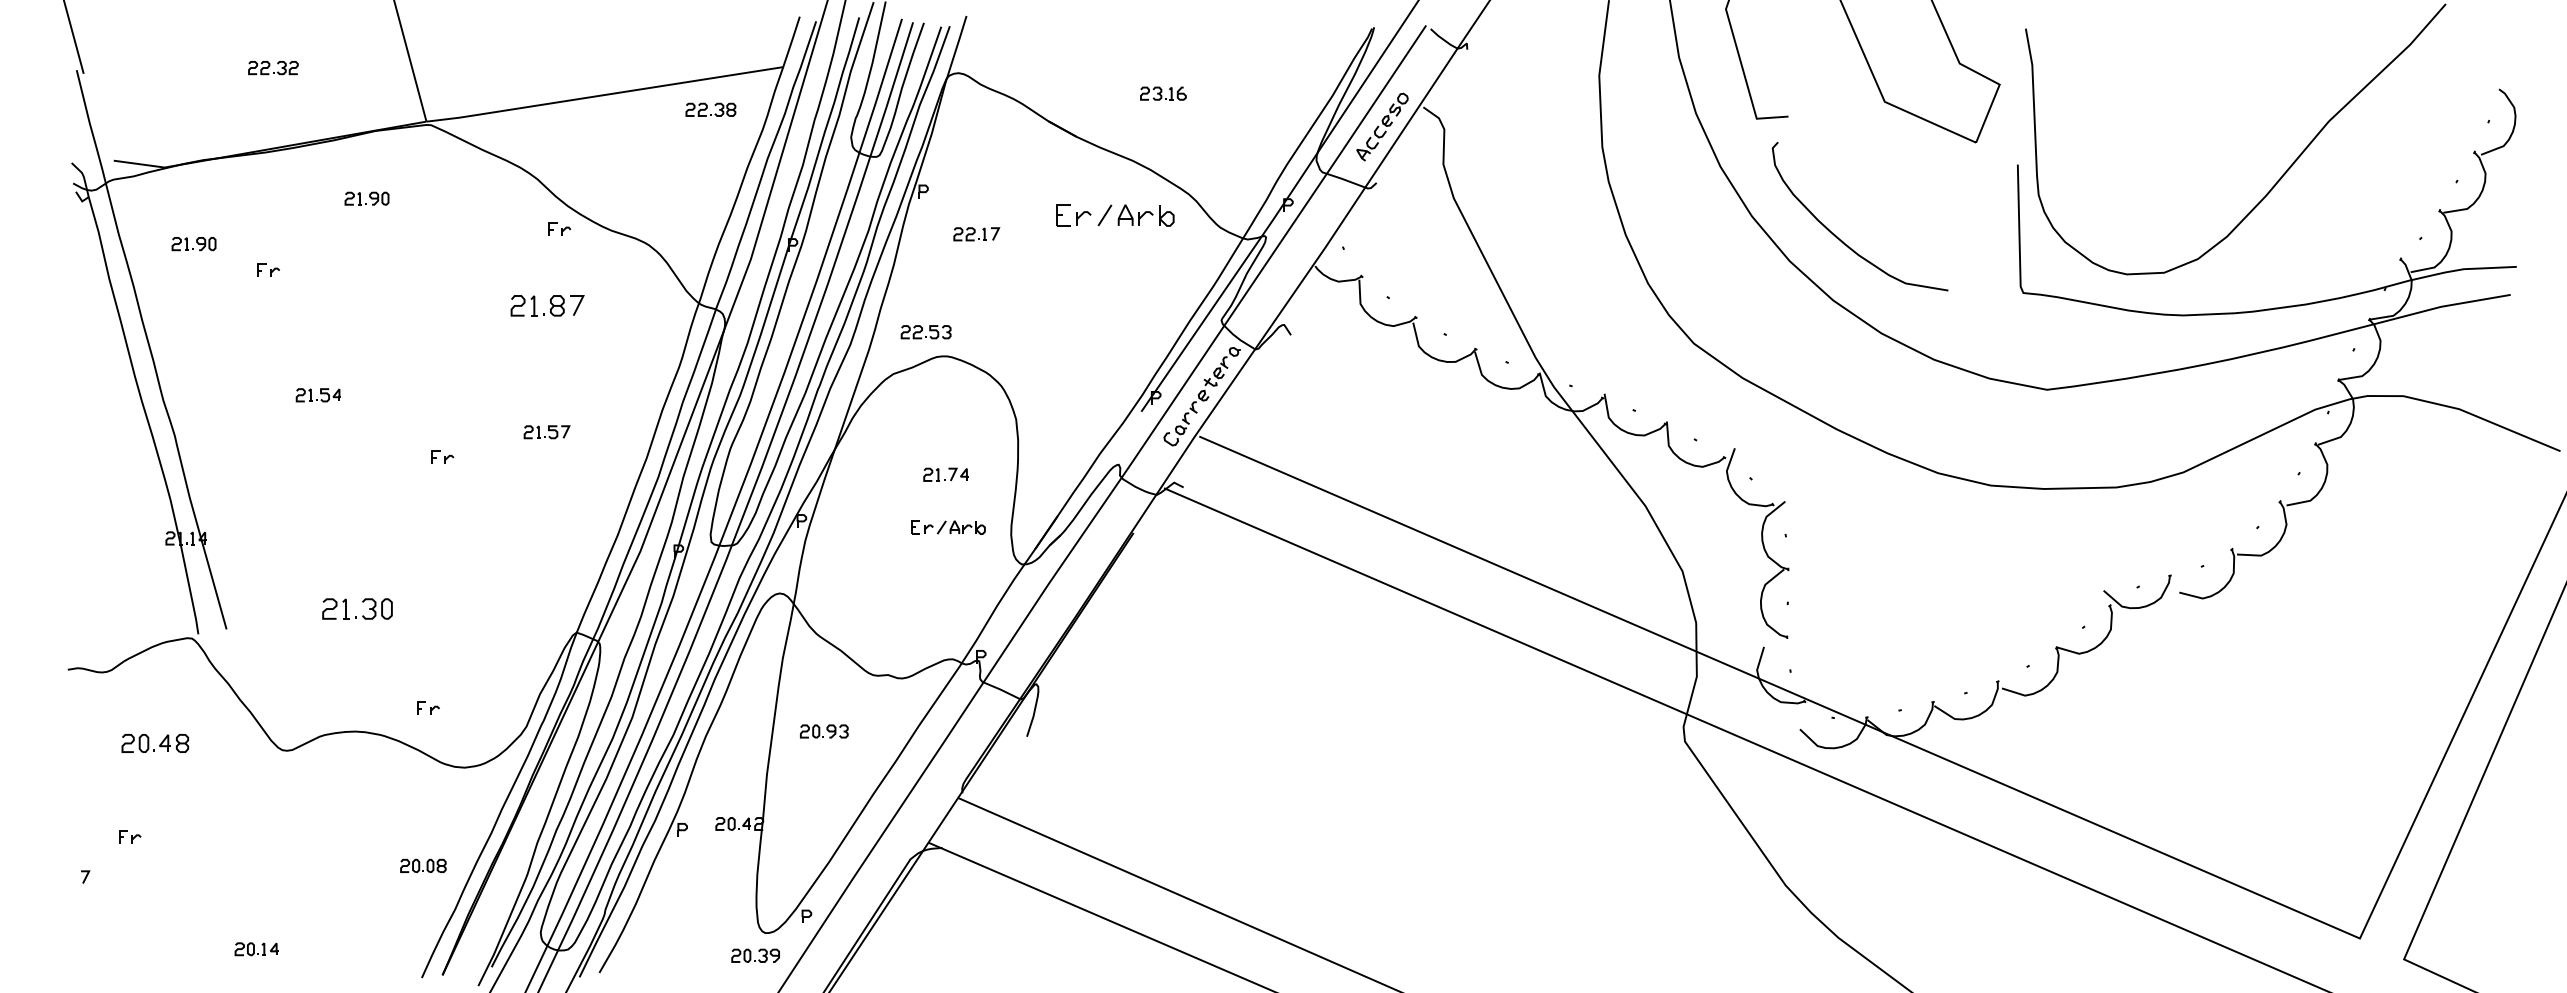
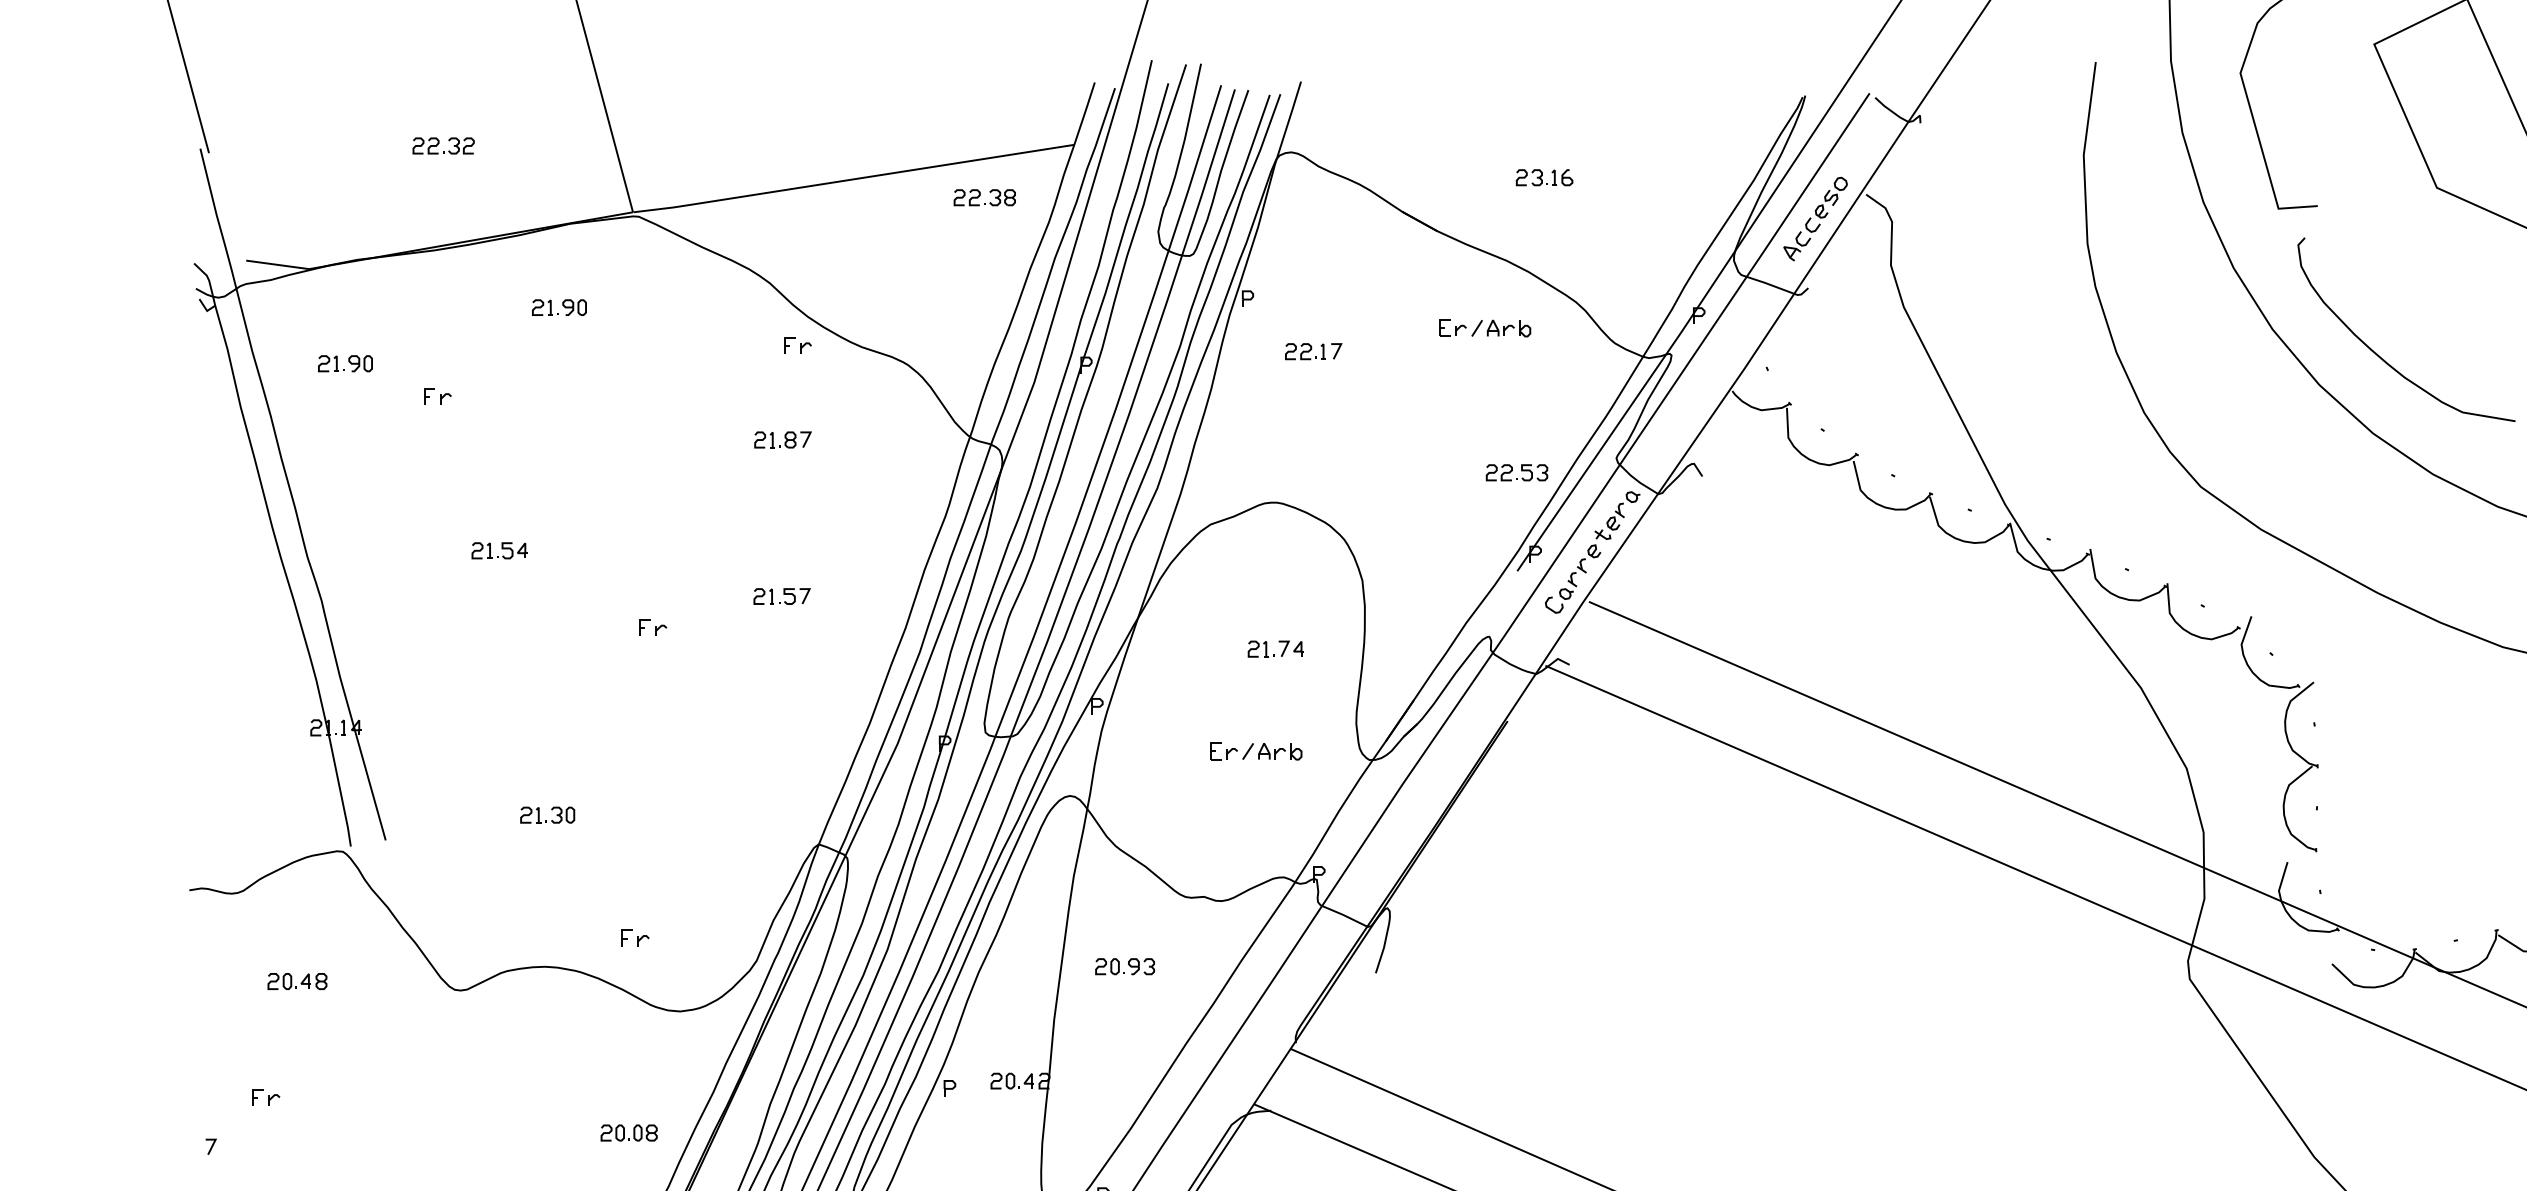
part: (1115, 215) -> (1485, 328), size x0.62
part: (547, 305) -> (782, 439), size x0.62
part: (925, 332) -> (1516, 473), moved
part: (948, 527) -> (1256, 751), moved
part: (357, 608) -> (547, 814), size x0.62
part: (154, 743) -> (296, 981), size x0.71

